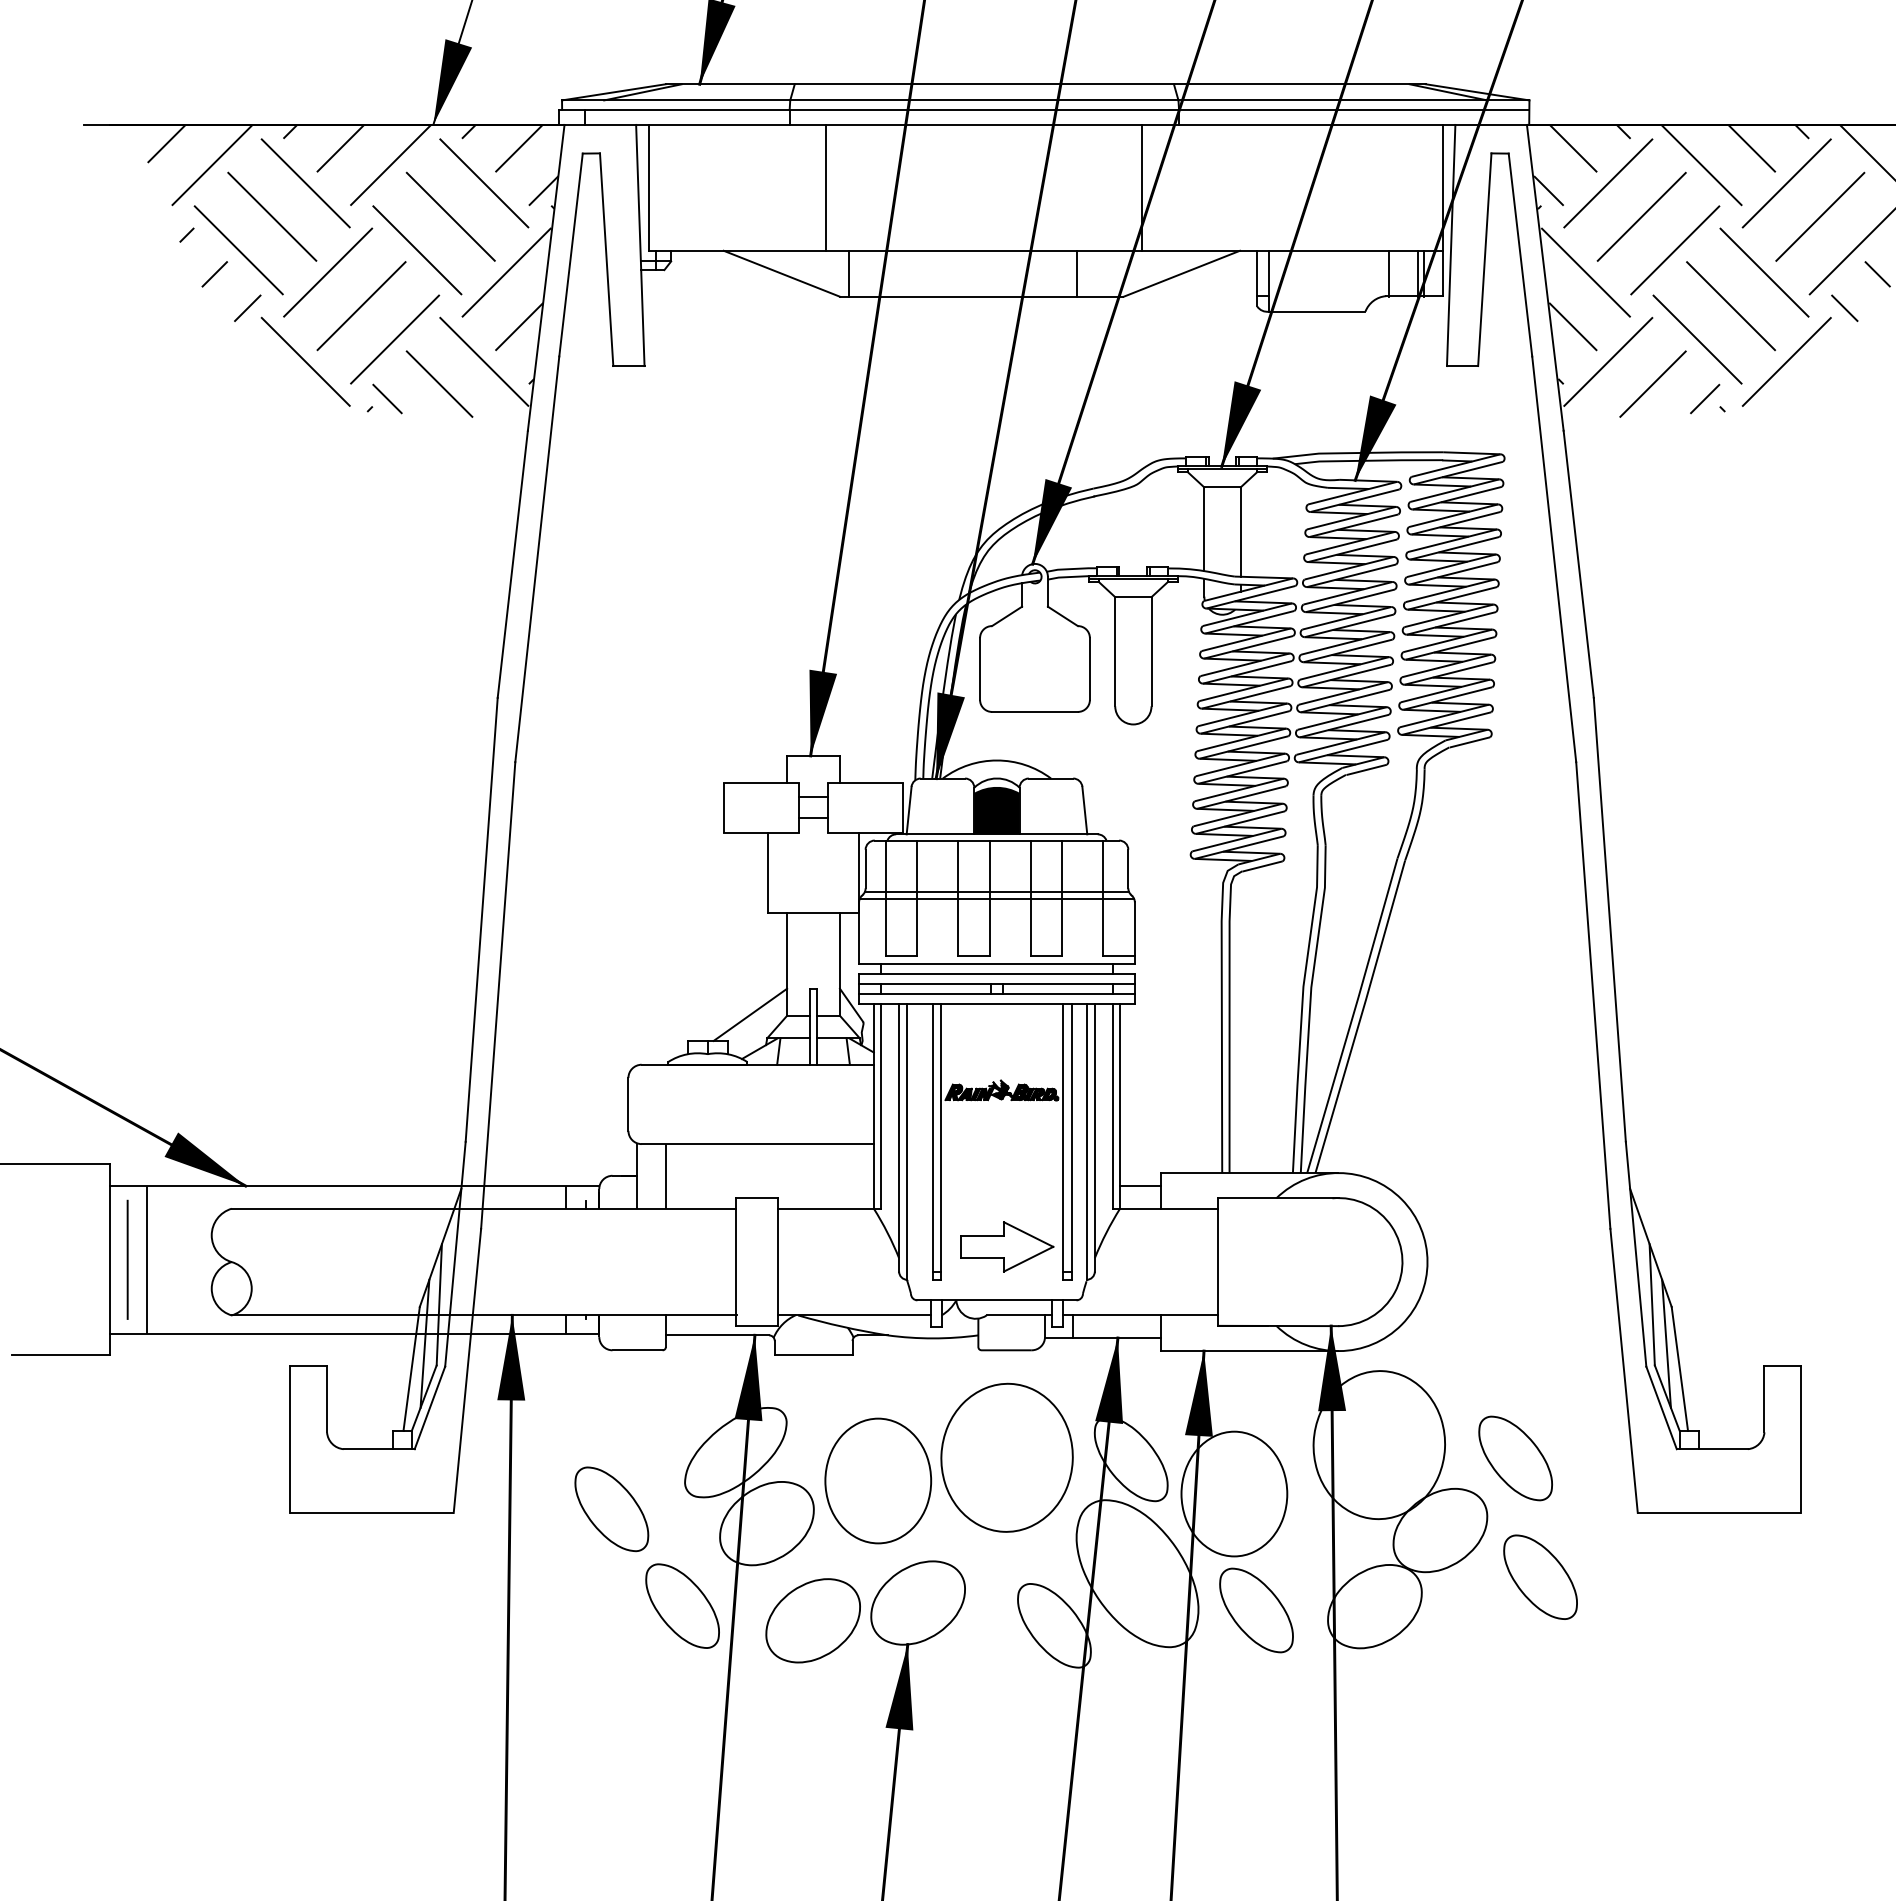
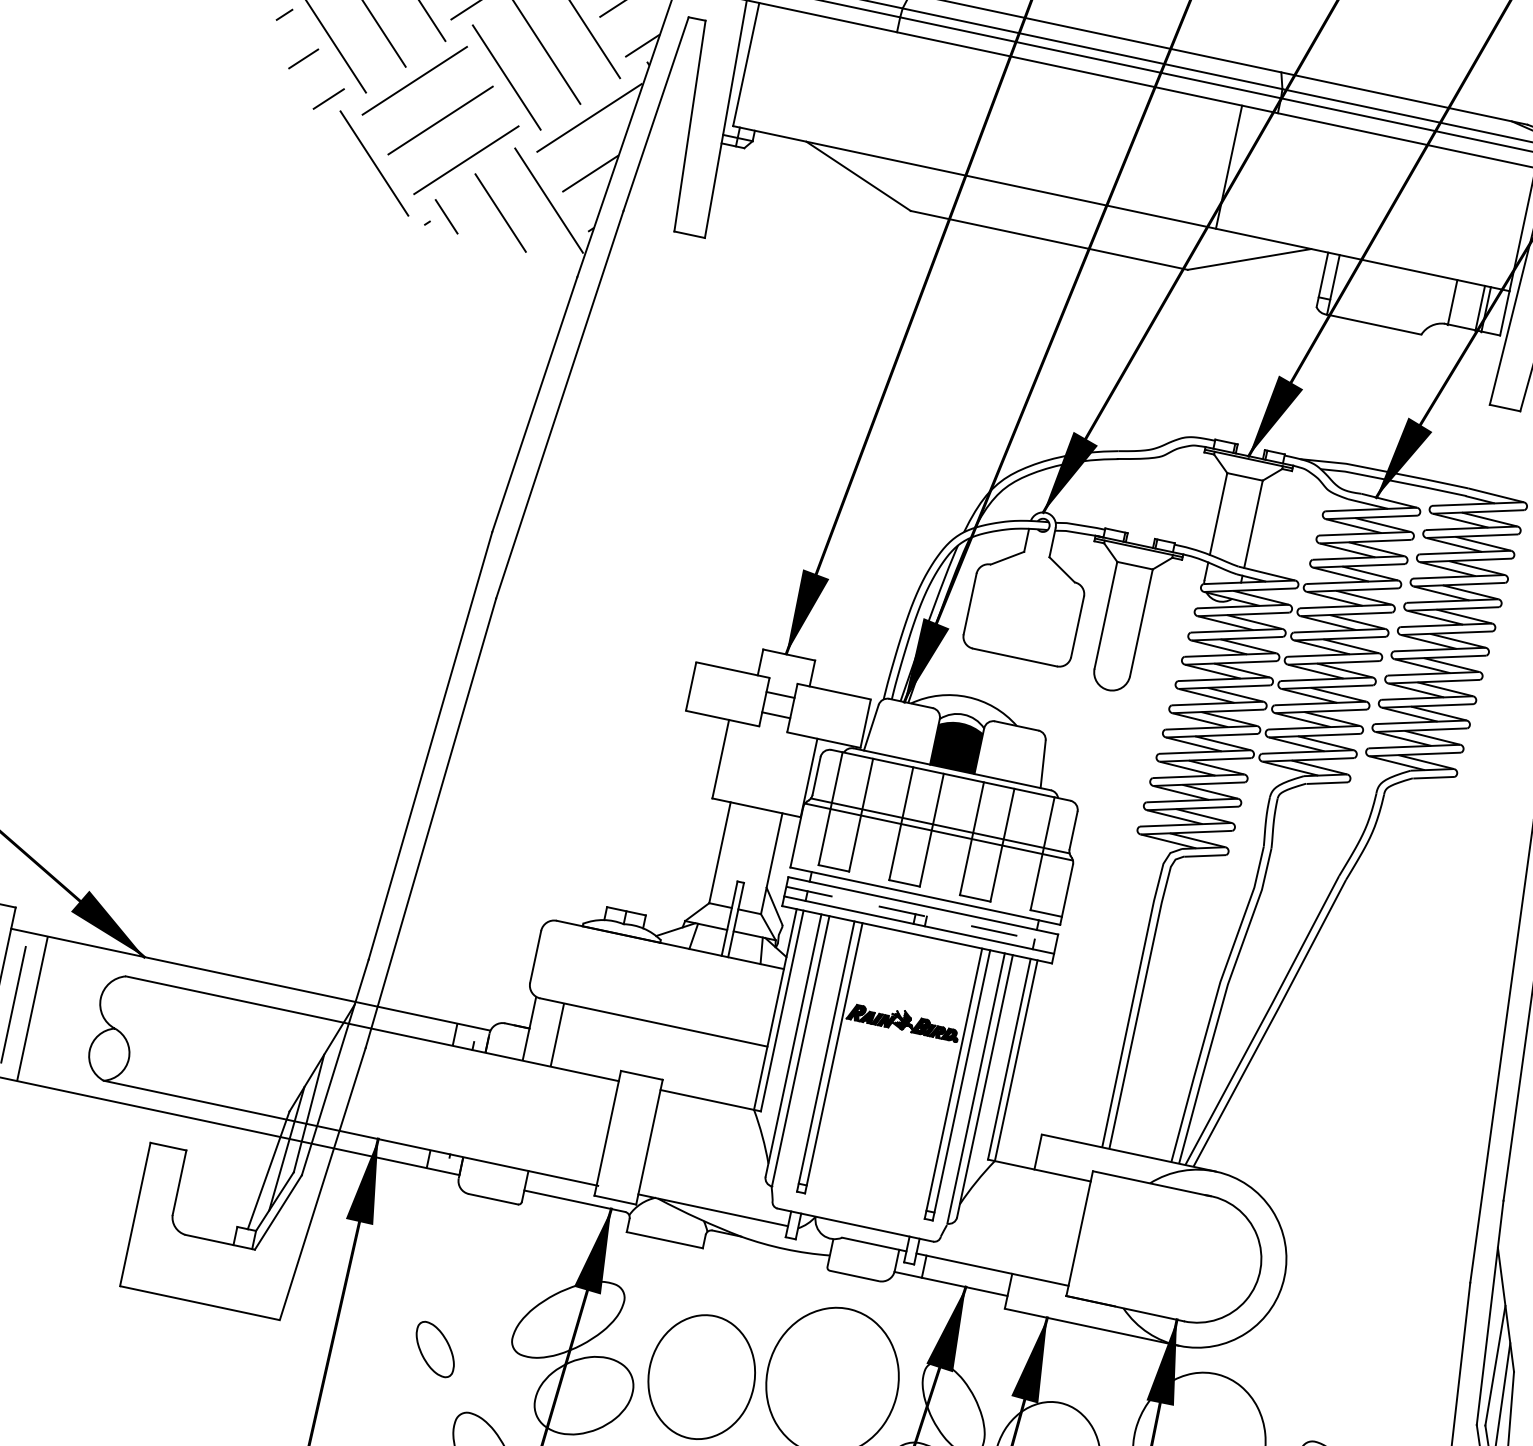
line: (826, 187) -> (920, 101), removed
line: (848, 273) -> (923, 189), removed
line: (1076, 273) -> (1146, 237), removed
line: (996, 983) -> (920, 915), solid -> dashed
line: (750, 1014) -> (673, 894), removed
line: (1140, 1186) -> (1019, 1143), removed
part: (1007, 1246) -> (876, 1174), removed
part: (611, 1509) -> (434, 1349), size x0.6

